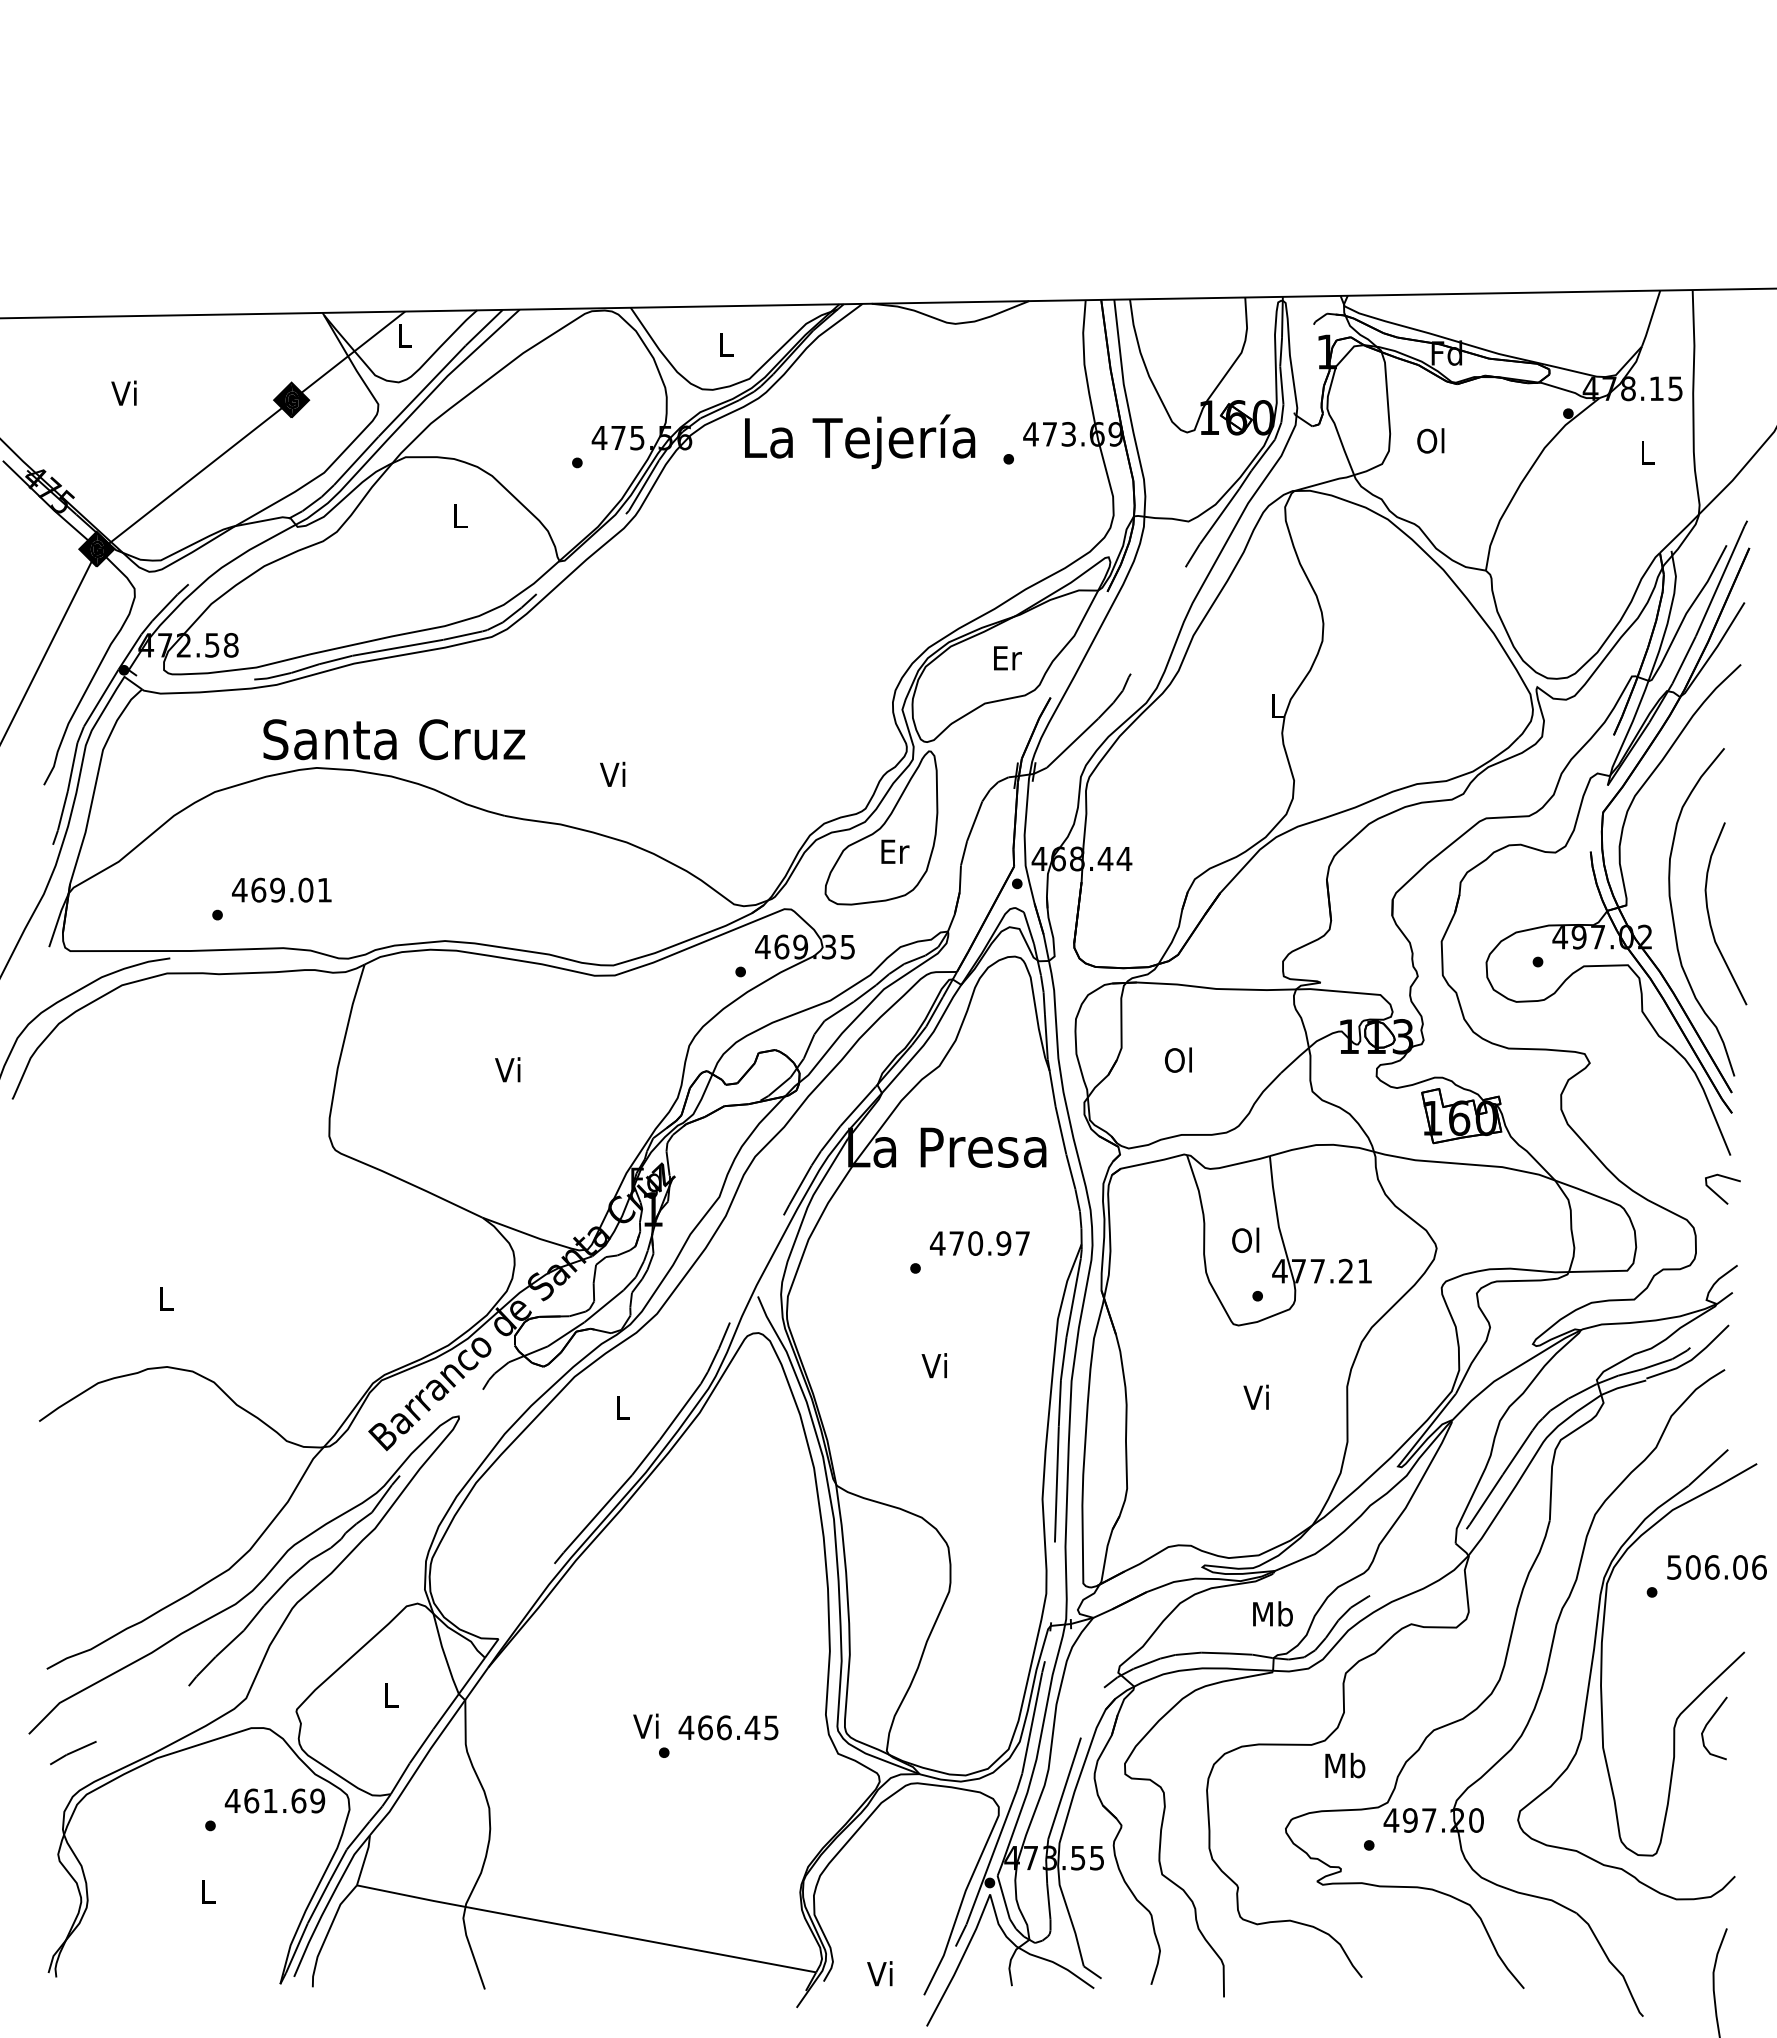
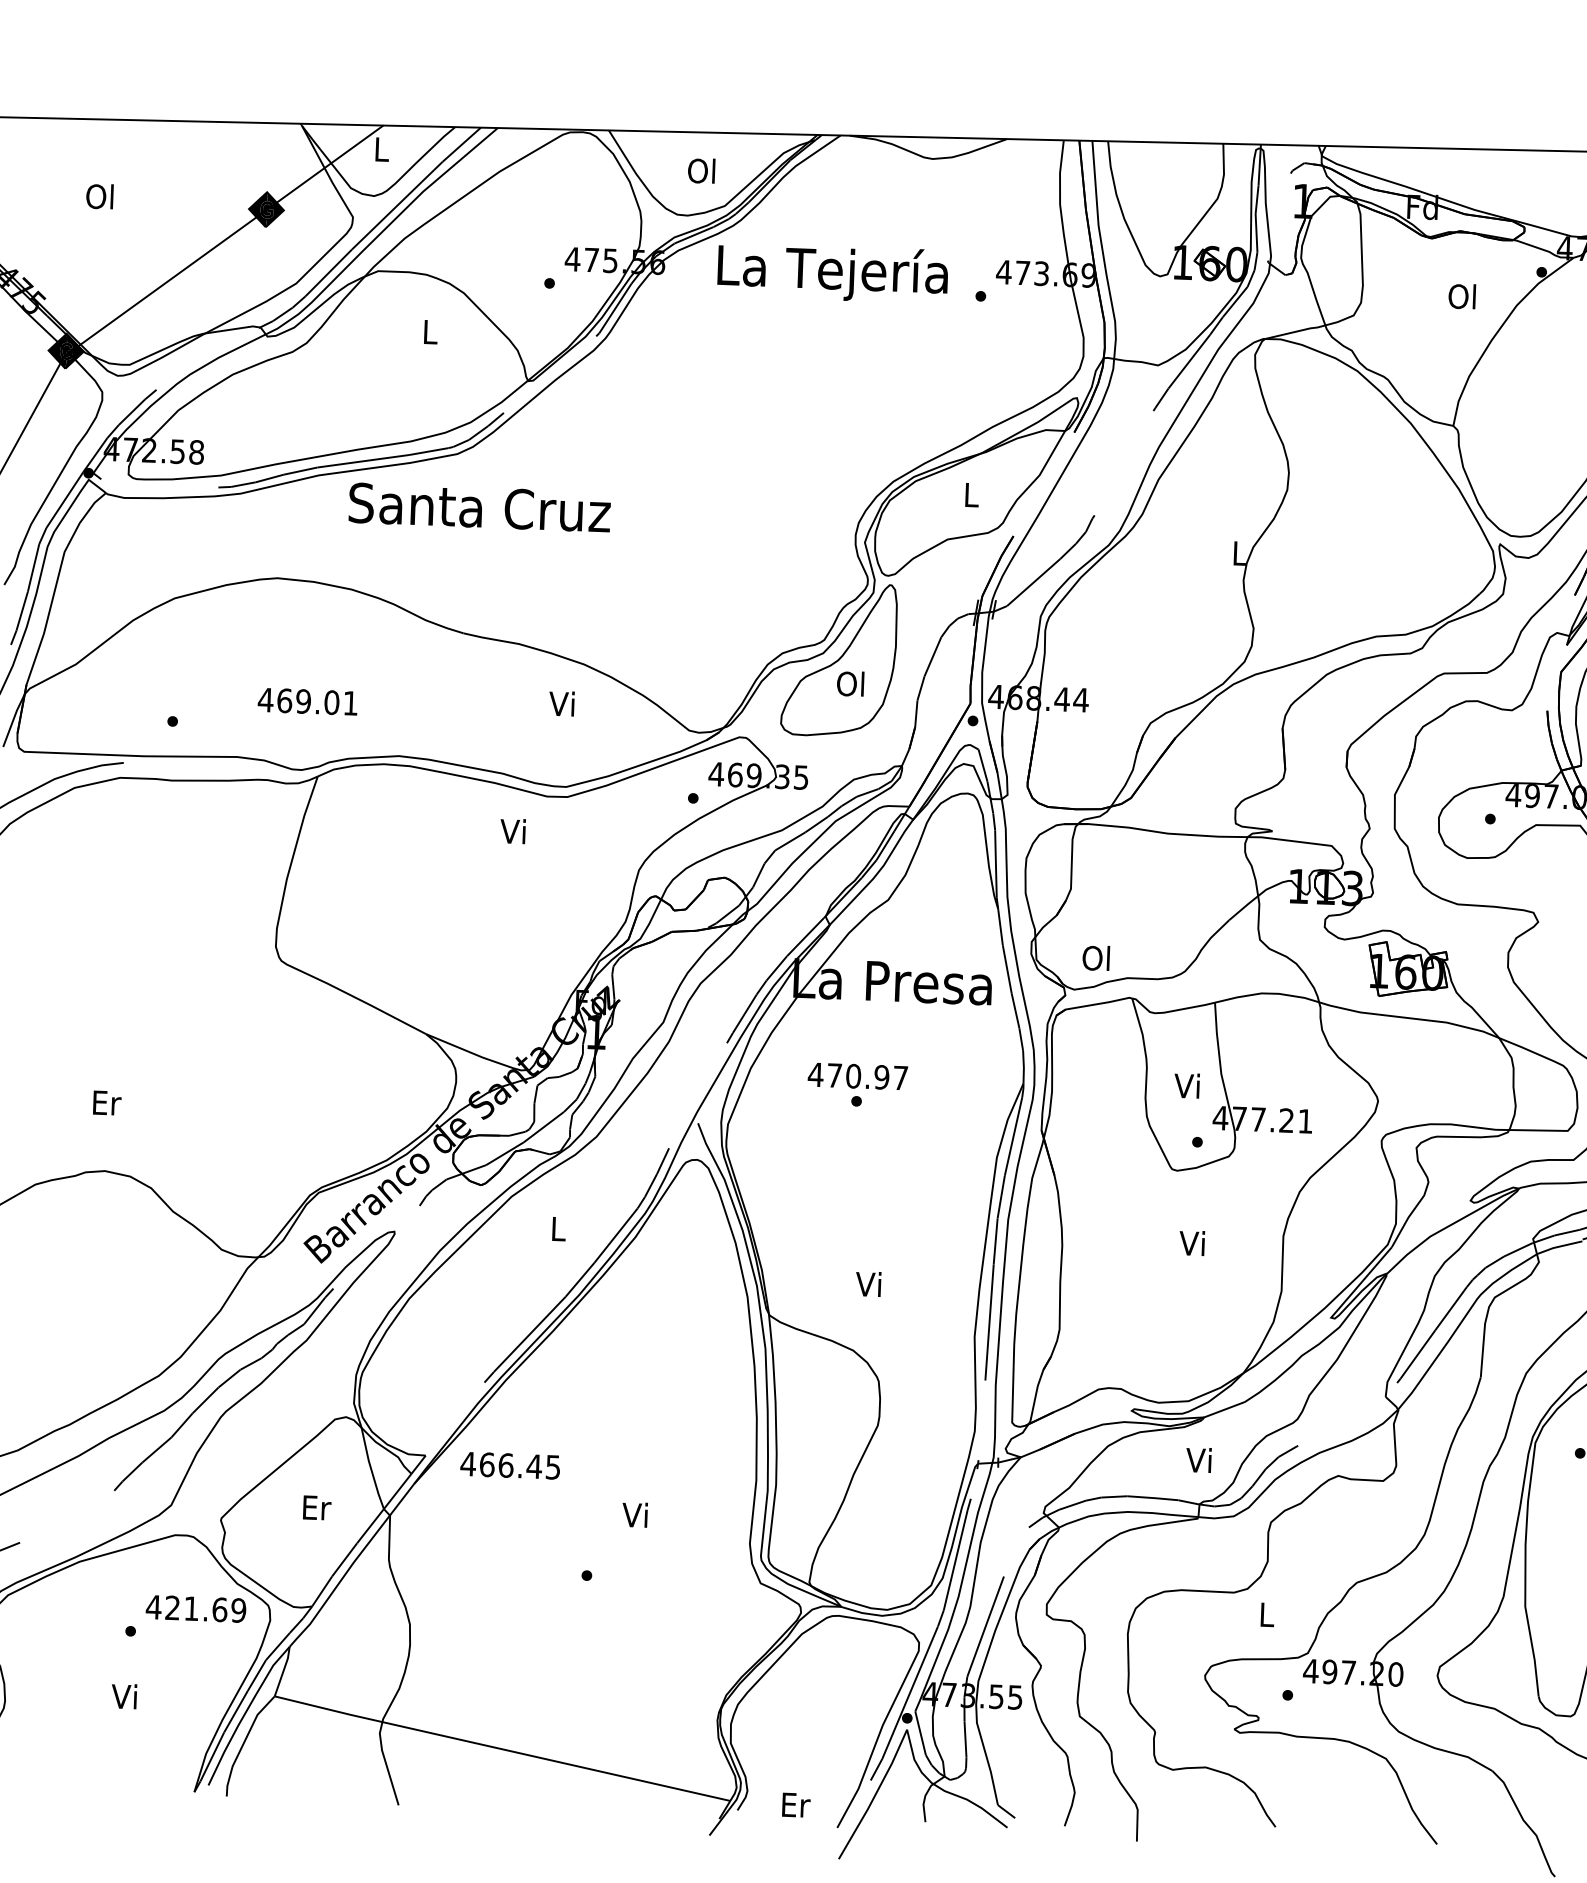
text: (724, 344) -> (701, 170), L -> Ol
text: (124, 393) -> (99, 196), Vi -> Ol
text: (1430, 440) -> (1461, 296), moved
text: (1007, 658) -> (971, 495), Er -> L
text: (393, 739) -> (479, 507), moved
text: (612, 773) -> (561, 702), moved
text: (894, 851) -> (851, 683), Er -> Ol
text: (281, 889) -> (307, 701), moved
text: (1178, 1059) -> (1096, 957), moved
text: (507, 1069) -> (512, 830), moved
text: (1245, 1240) -> (1187, 1086), Ol -> Vi
text: (979, 1243) -> (857, 1076), moved
text: (166, 1298) -> (106, 1102), L -> Er
text: (933, 1365) -> (867, 1283), moved
text: (1272, 1613) -> (1200, 1459), Mb -> Vi
text: (392, 1695) -> (317, 1507), L -> Er
text: (645, 1725) -> (634, 1514), moved
text: (728, 1727) -> (510, 1465), moved
text: (1345, 1765) -> (1267, 1614), Mb -> L
text: (251, 1800) -> (172, 1607), 461.69 -> 421.69
text: (206, 1890) -> (124, 1695), L -> Vi
text: (881, 1973) -> (795, 1804), Vi -> Er

